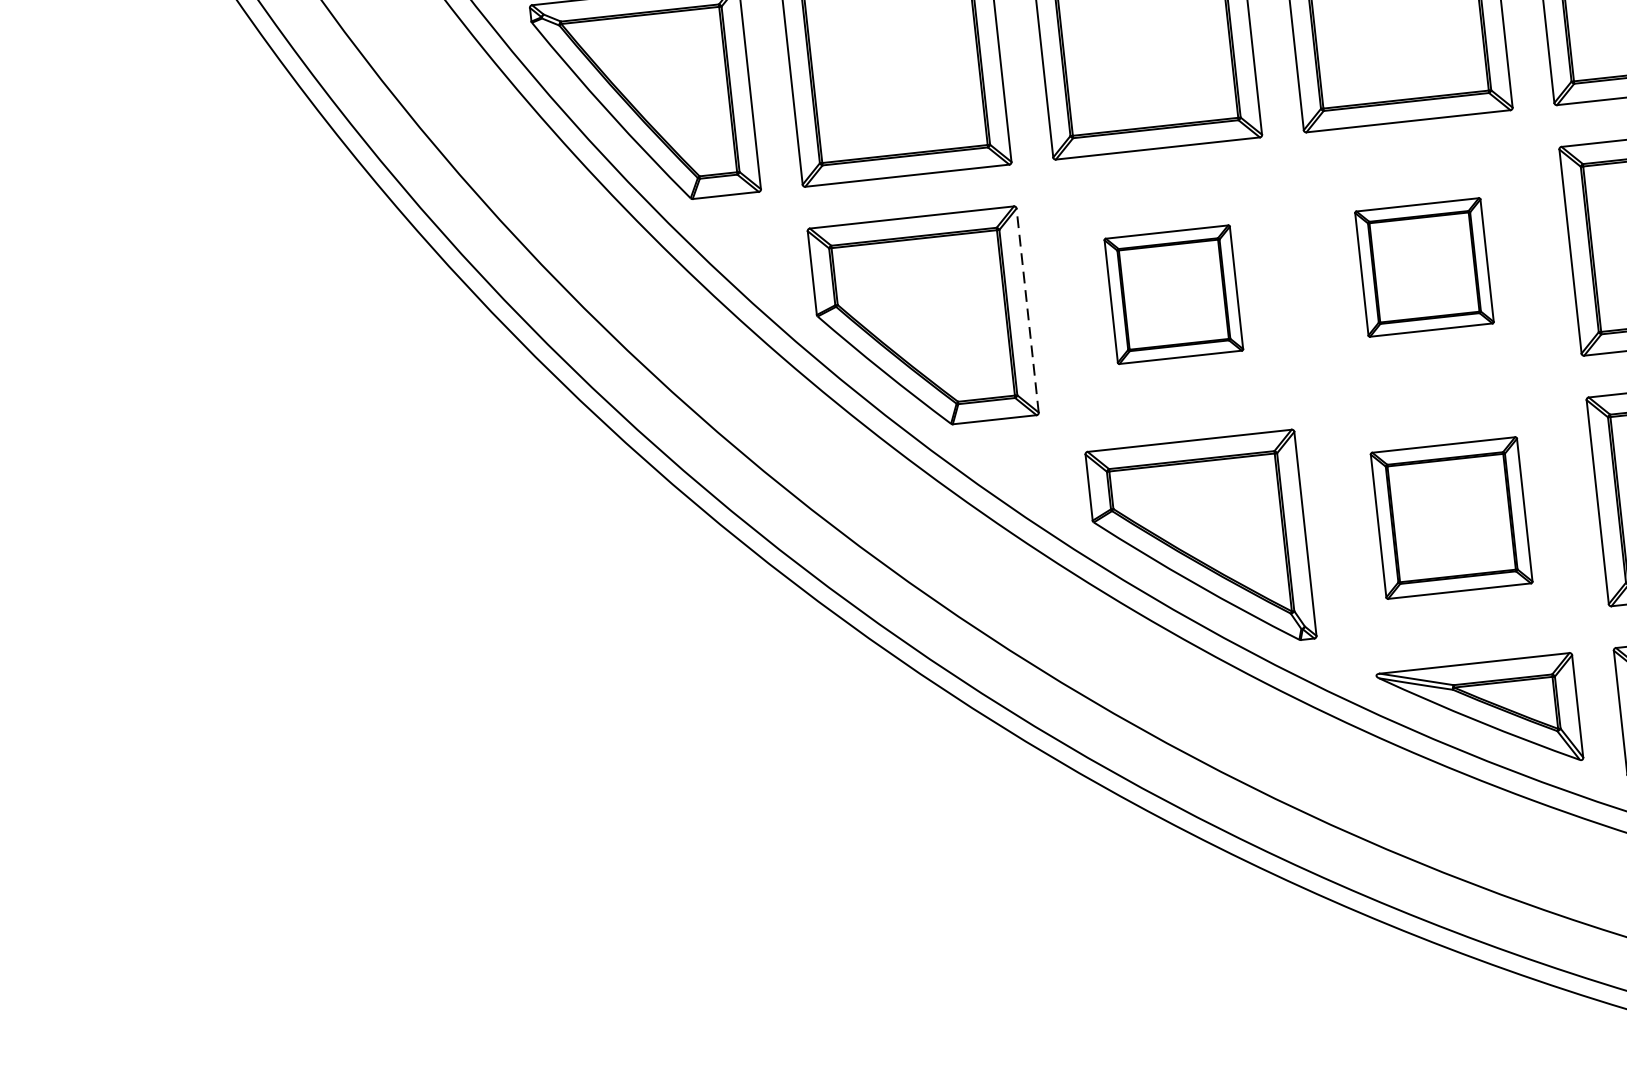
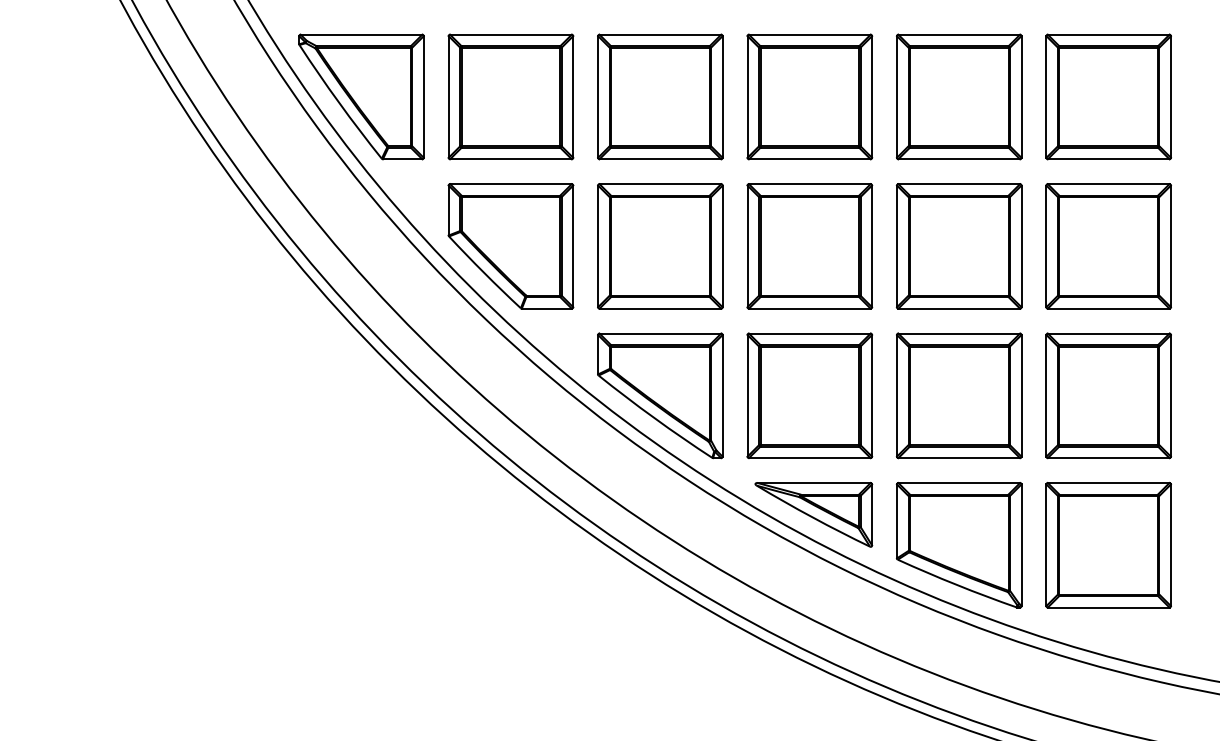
part: (1423, 267) -> (809, 246), size x1.67
part: (1174, 294) -> (660, 246), size x1.67
line: (1028, 310) -> (573, 246), dashed -> solid
part: (1450, 517) -> (809, 395), size x1.43

